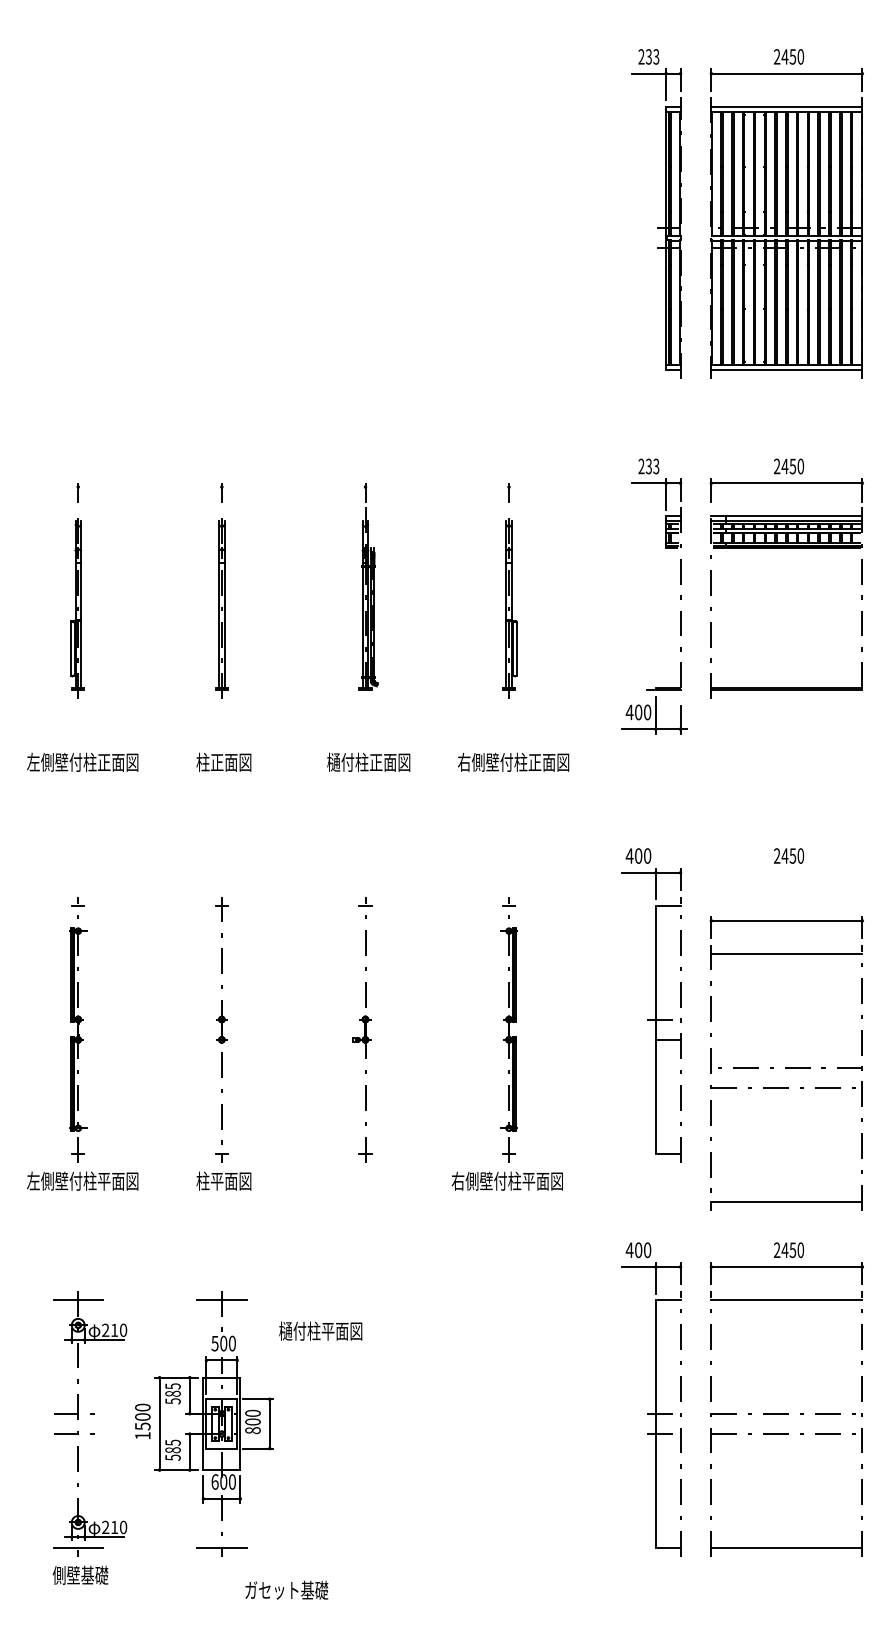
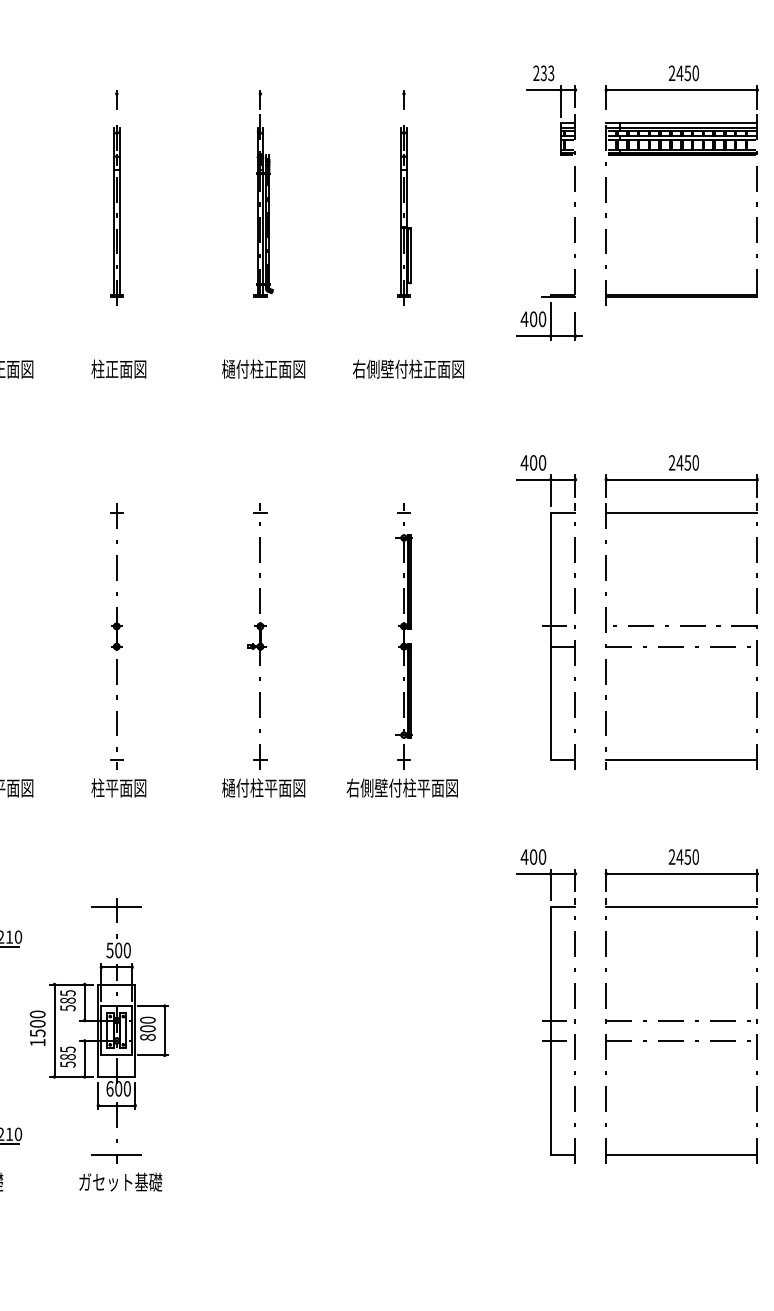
part: (786, 1063) -> (681, 622), moved
text: (320, 1330) -> (263, 787), moved
text: (286, 1589) -> (120, 1181), moved

